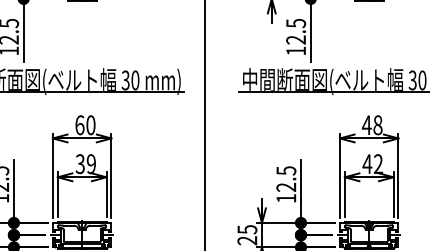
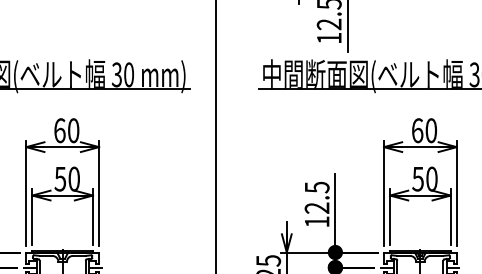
text: (371, 125) -> (423, 131), 48 -> 60
text: (85, 164) -> (66, 179), 39 -> 50
text: (372, 164) -> (424, 179), 42 -> 50

